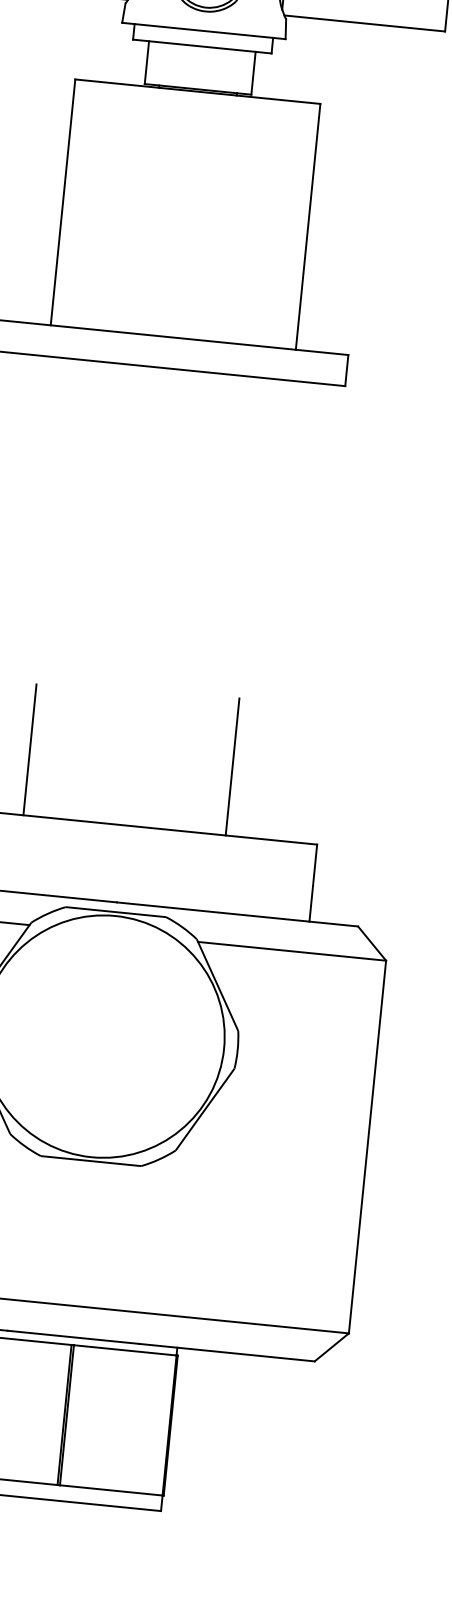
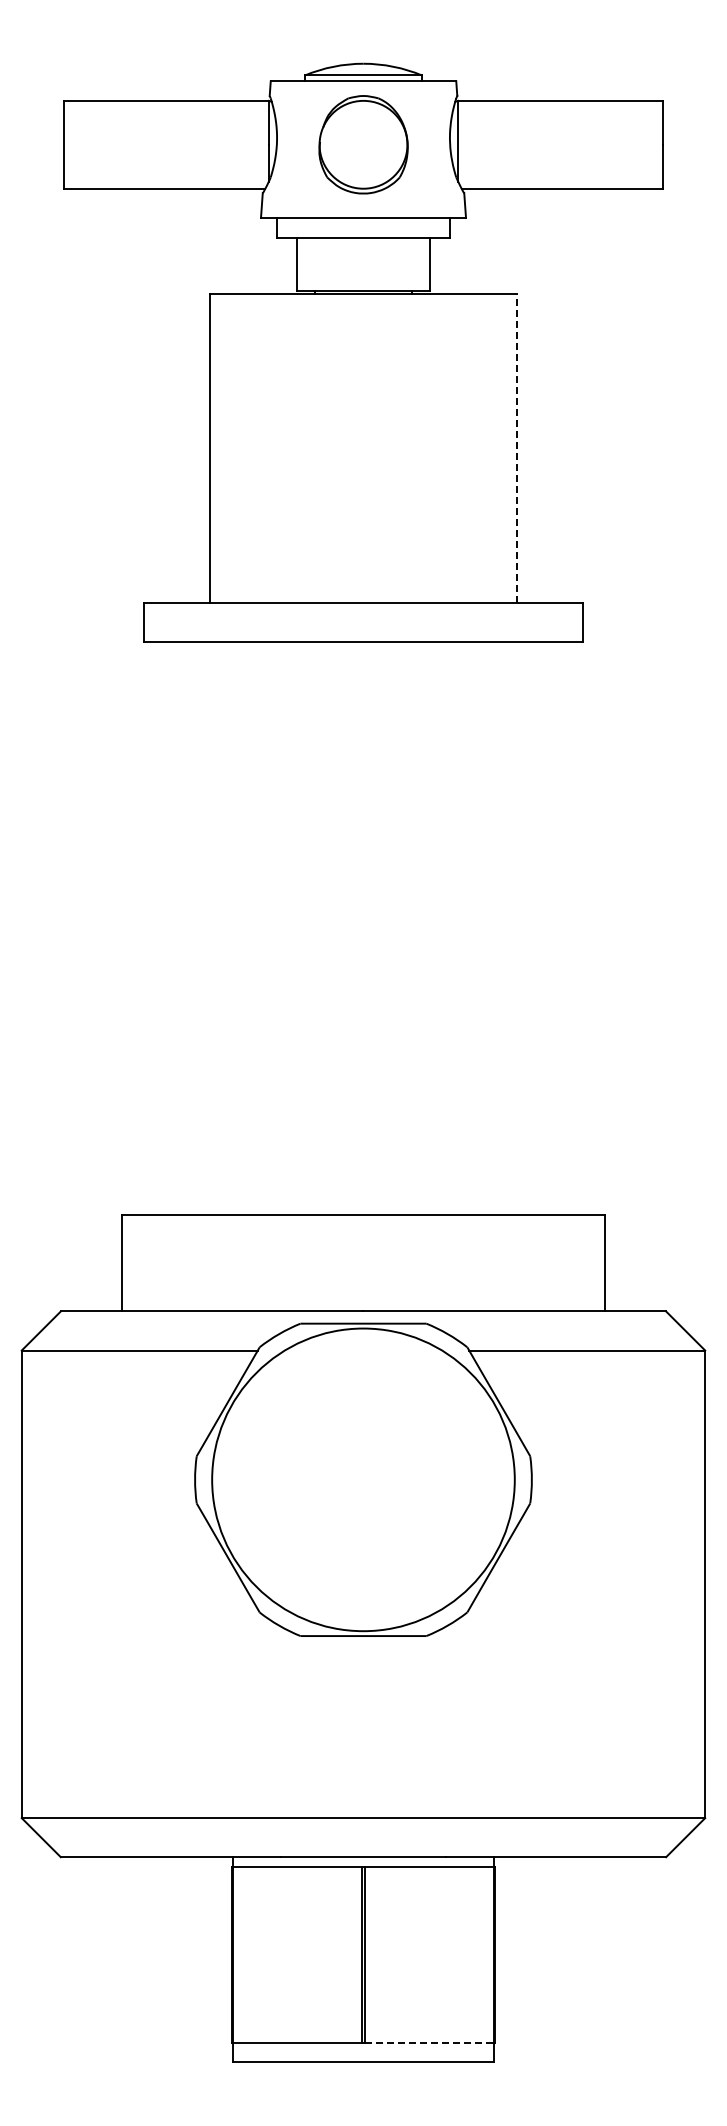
line: (308, 226) -> (517, 447), solid -> dashed
line: (29, 749) -> (236, 1132), removed
line: (232, 766) -> (490, 1128), removed
line: (111, 1490) -> (429, 2042), solid -> dashed

